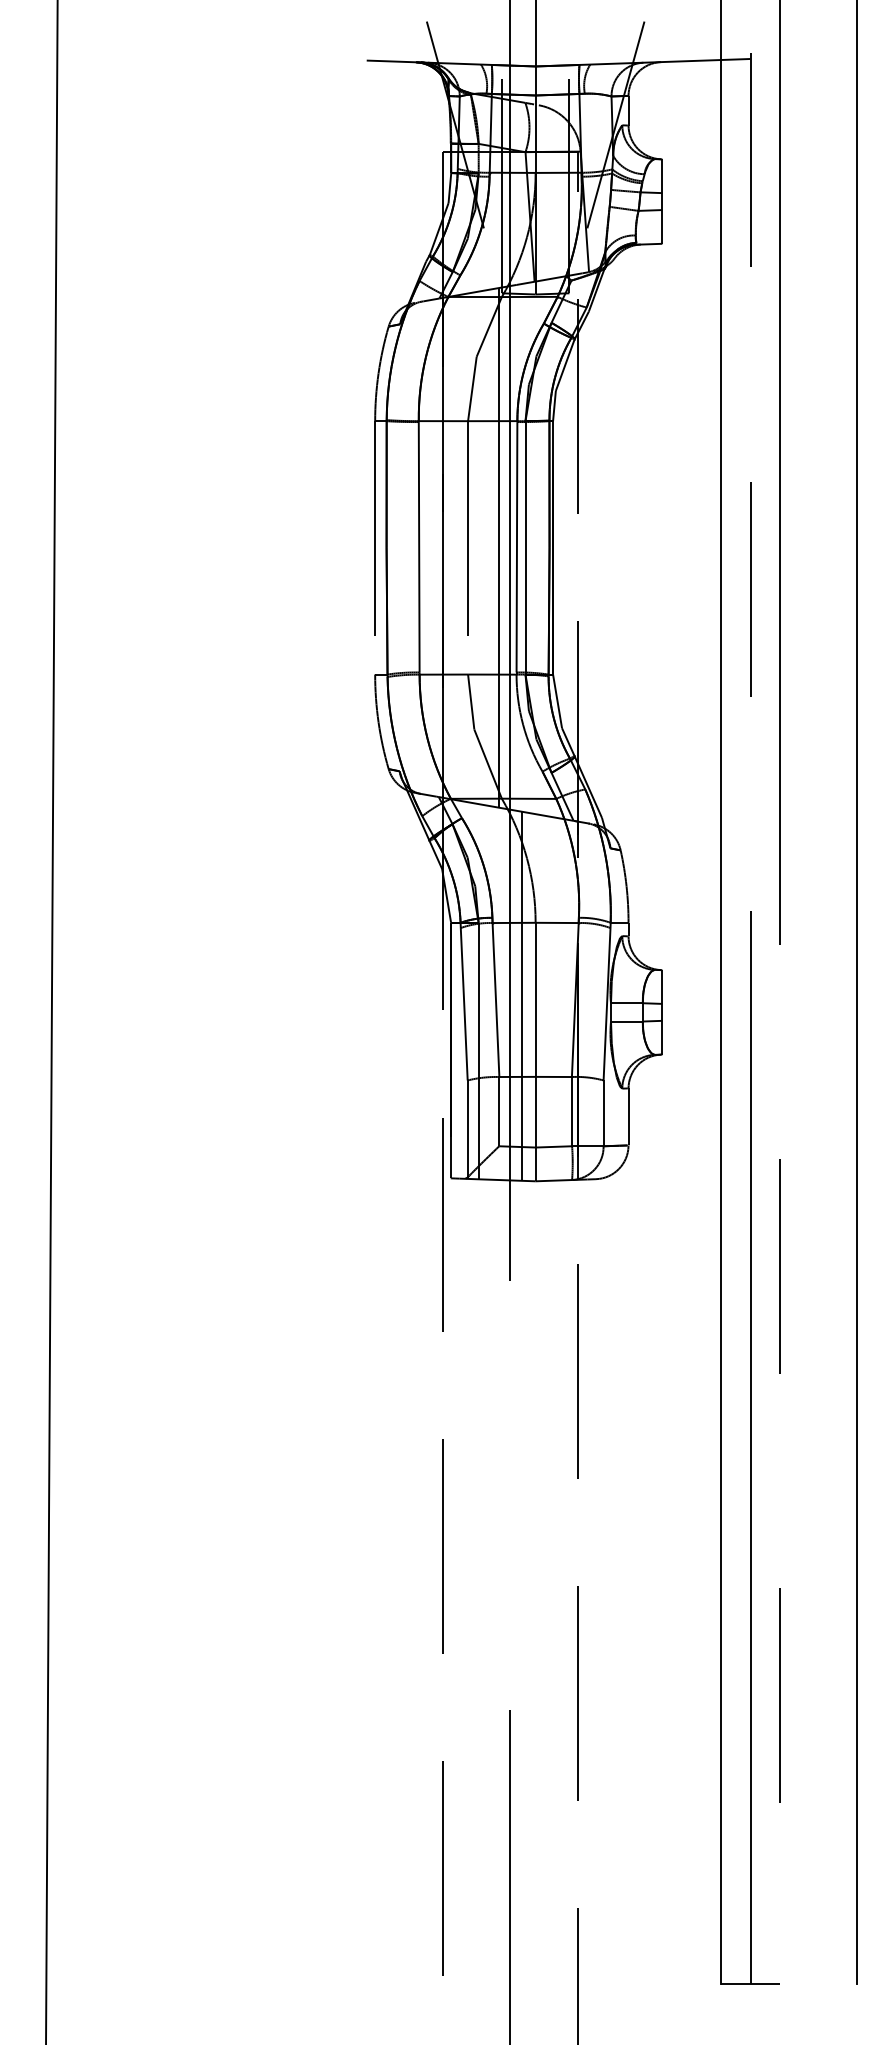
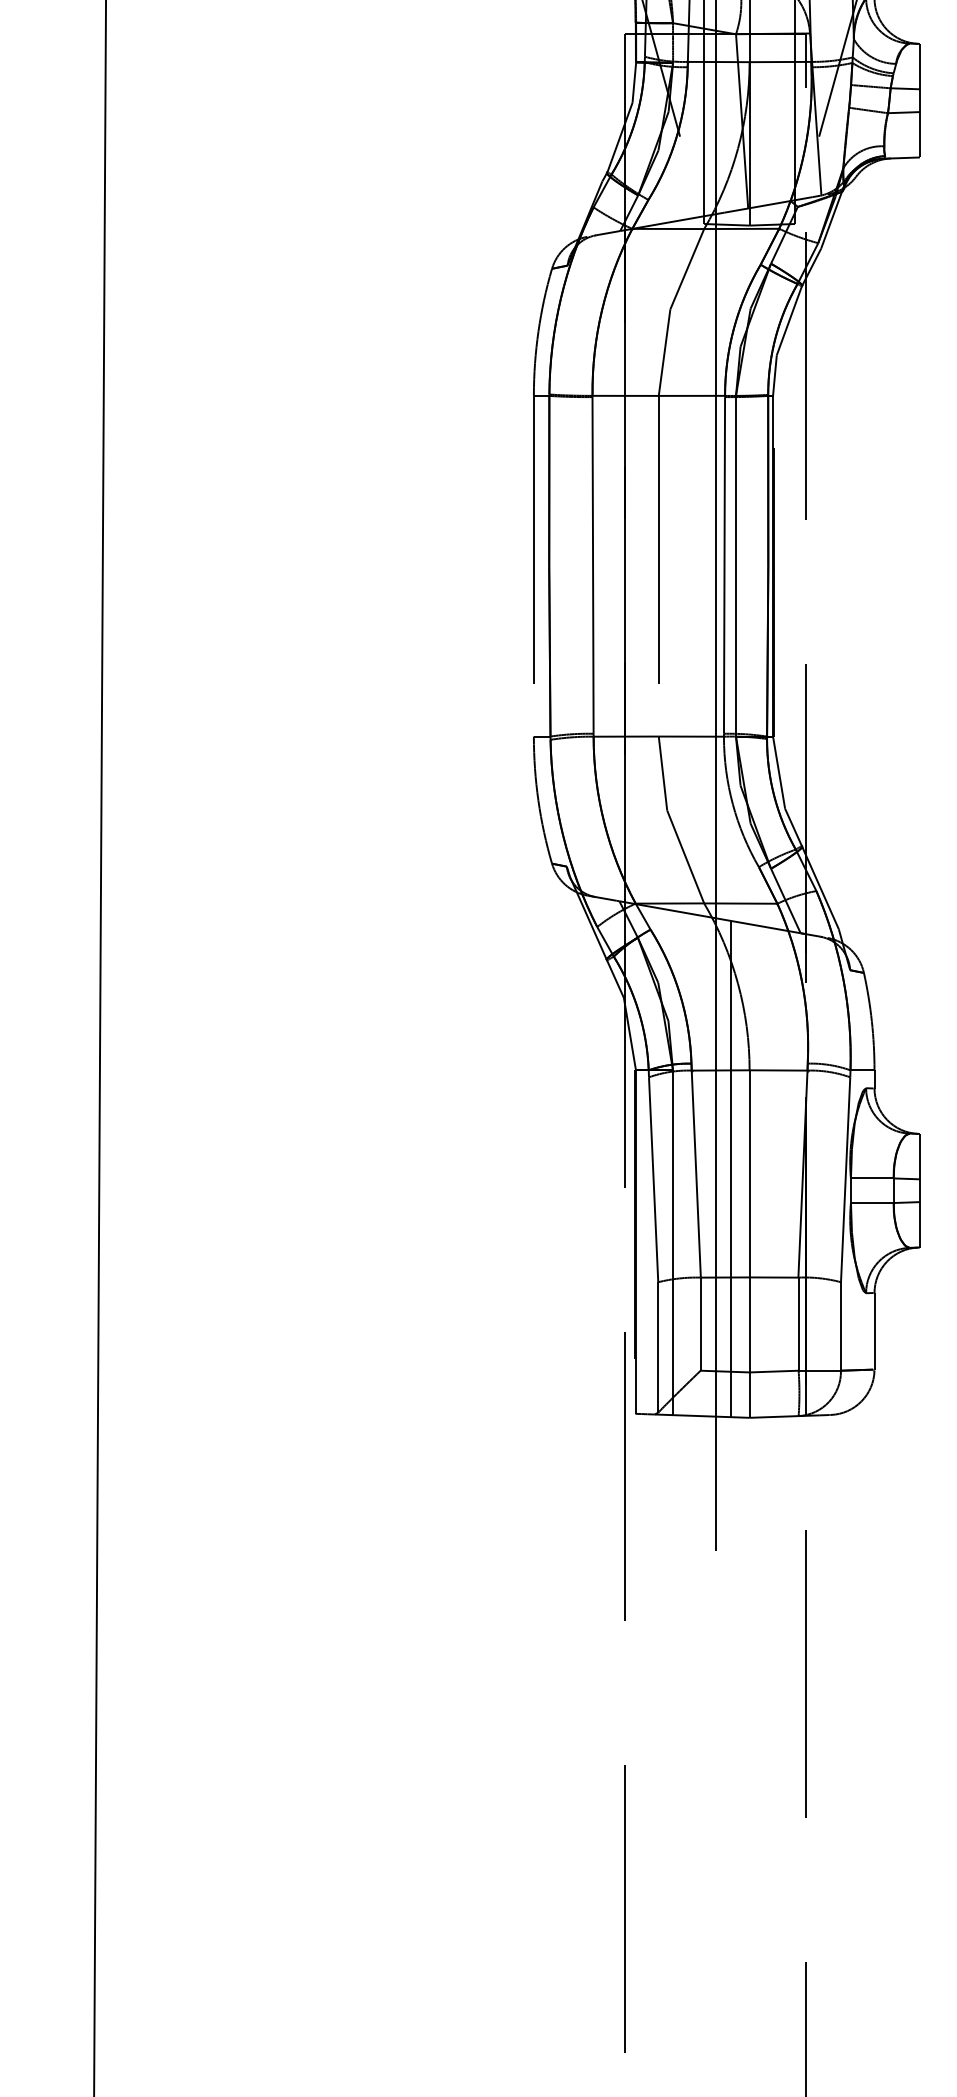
line: (498, 547) -> (699, 565), removed

